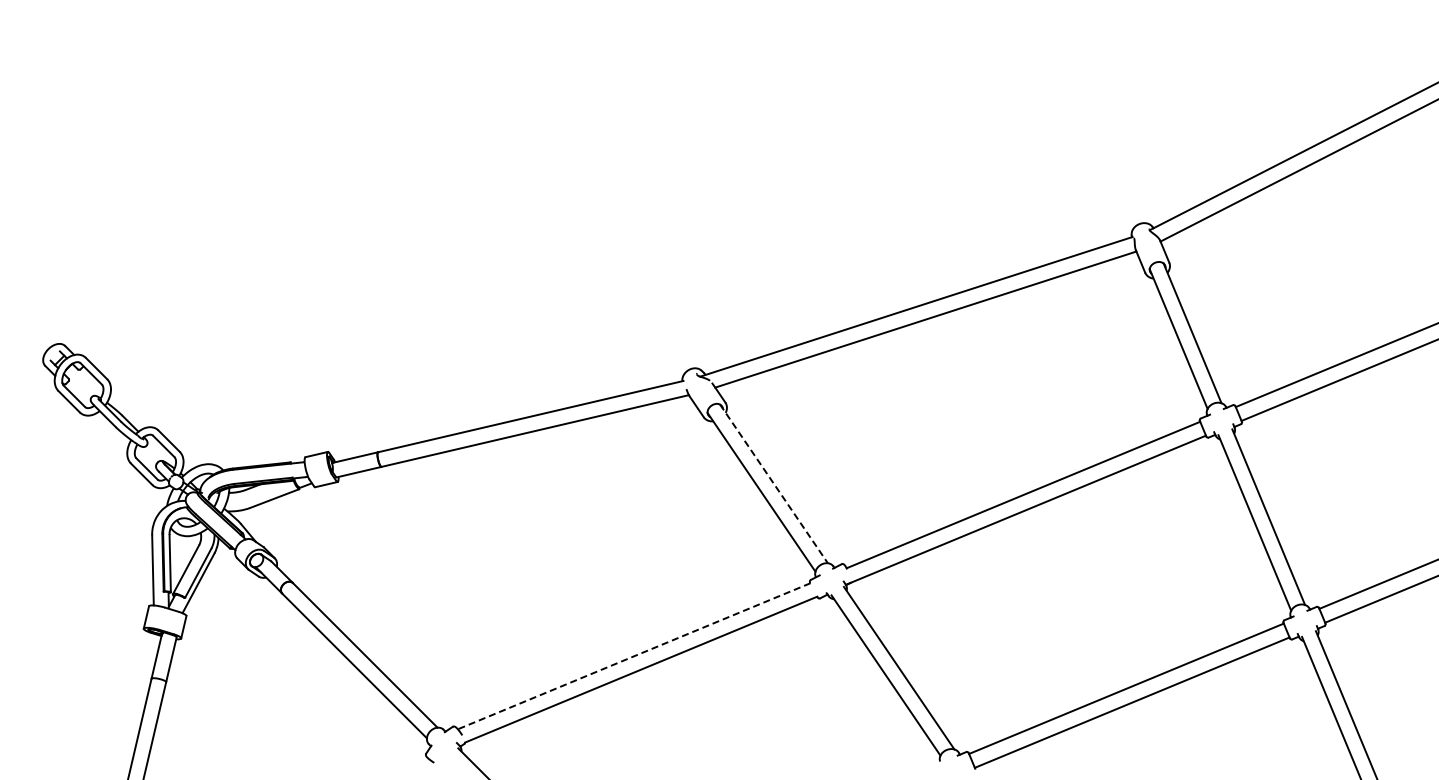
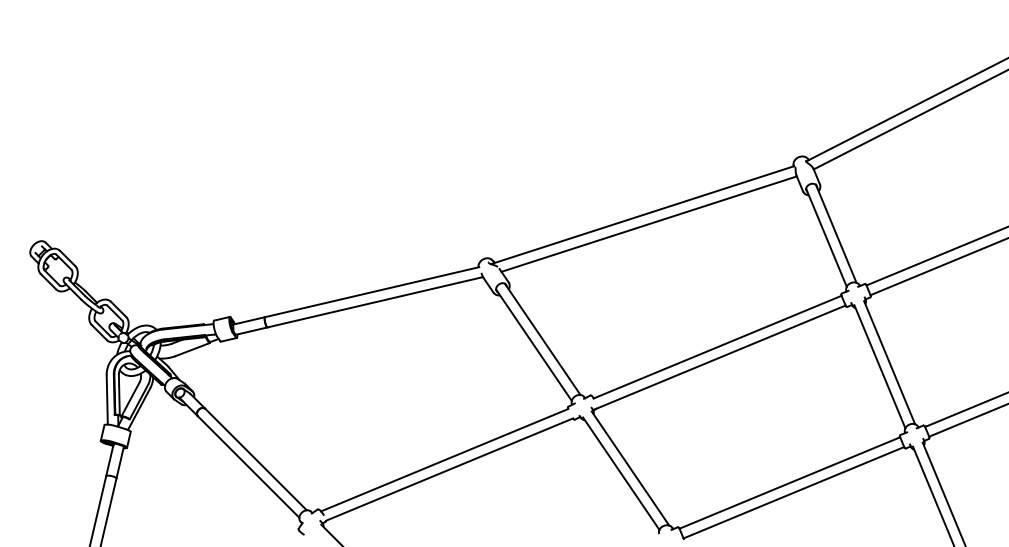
line: (773, 483) -> (542, 339), dashed -> solid
line: (634, 656) -> (444, 460), dashed -> solid

